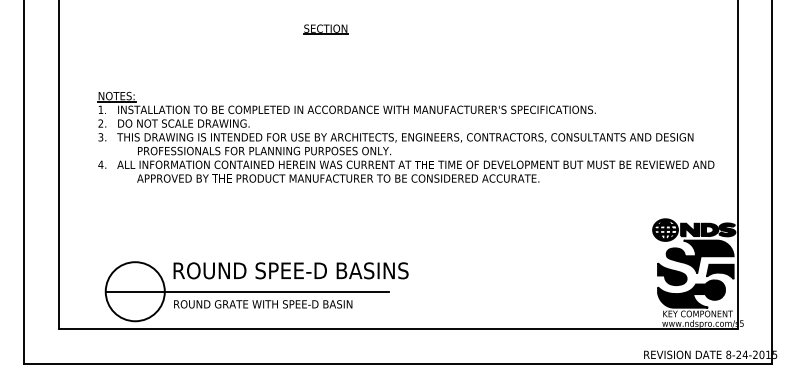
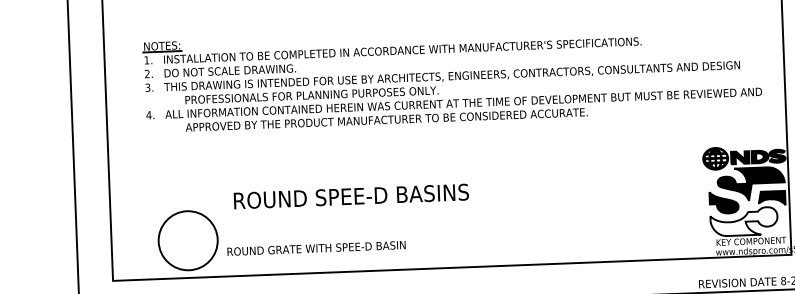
text: (290, 270) -> (350, 196), moved
line: (246, 291) -> (299, 236), removed
fill: (691, 293) -> (744, 221), removed

